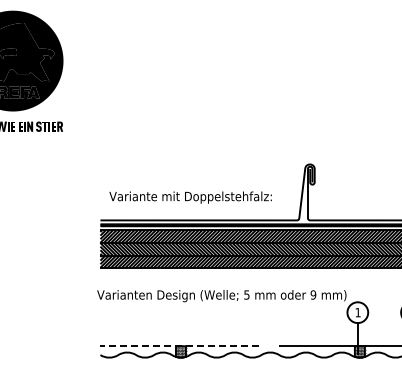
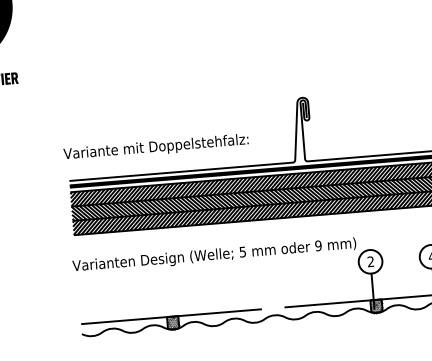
text: (190, 197) -> (155, 147), moved
text: (357, 312) -> (370, 261), 1 -> 2
line: (179, 346) -> (171, 316), dashed -> solid

